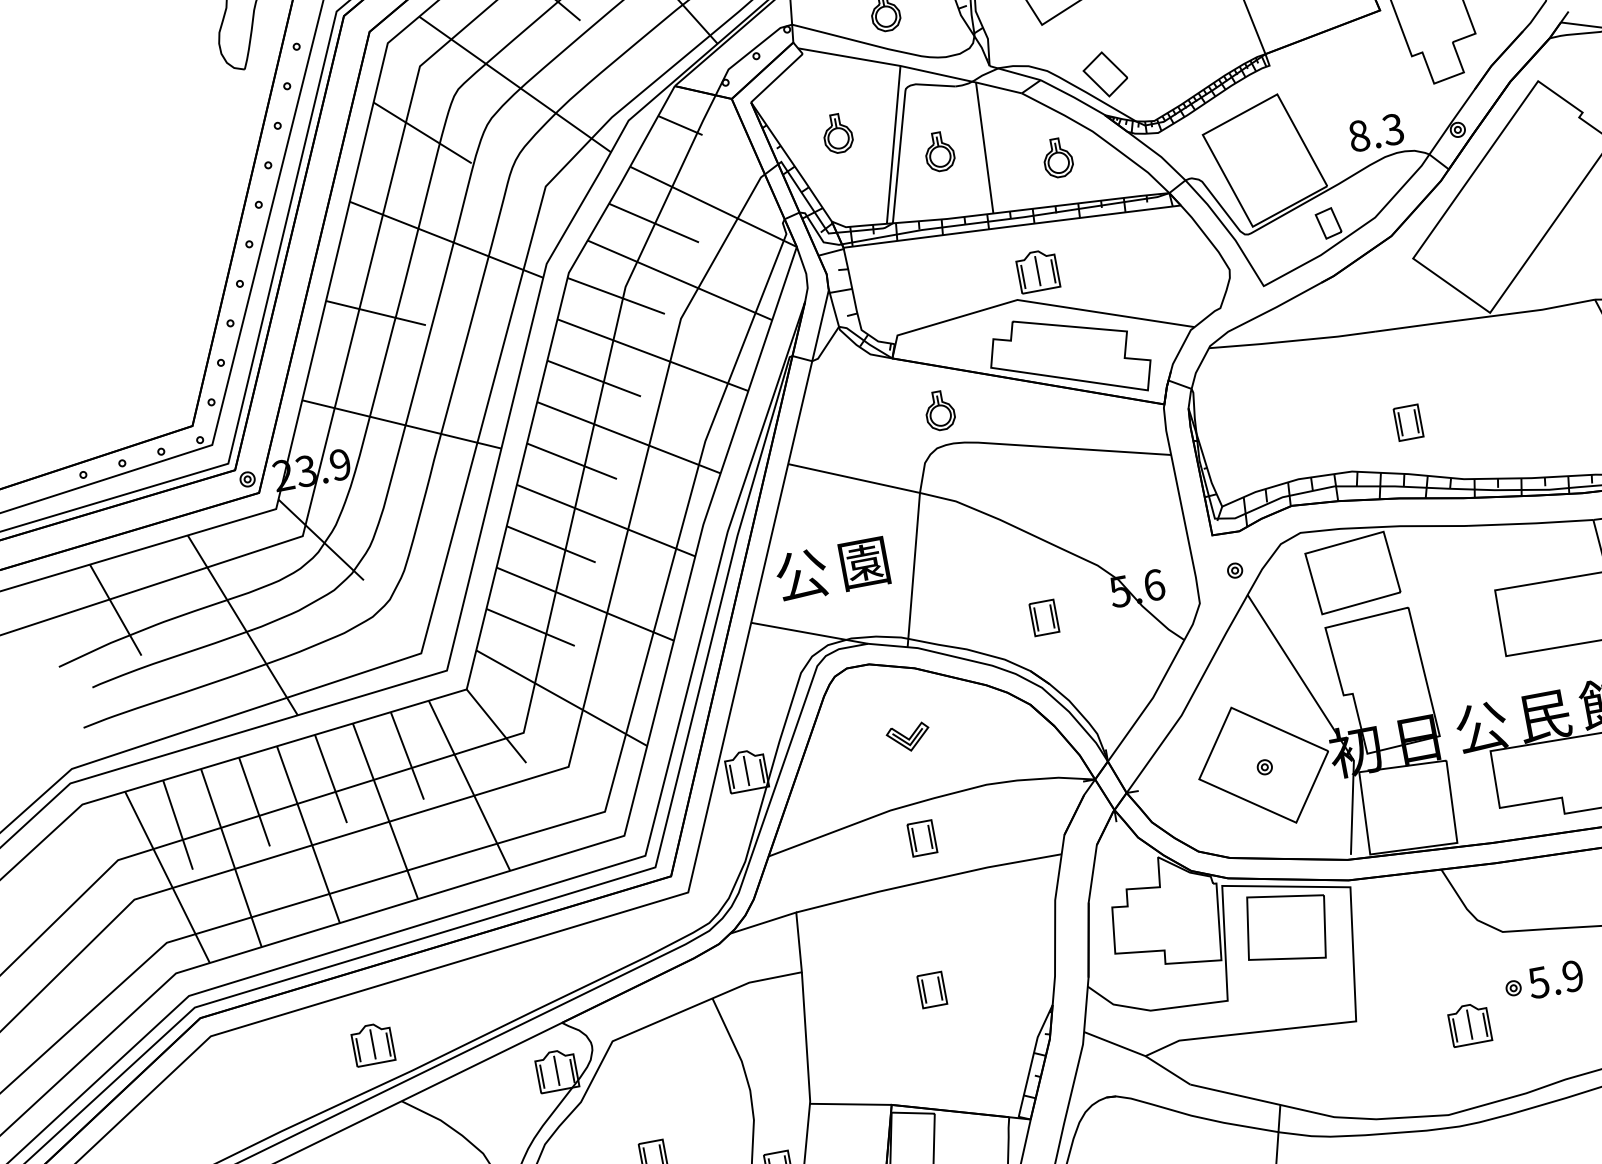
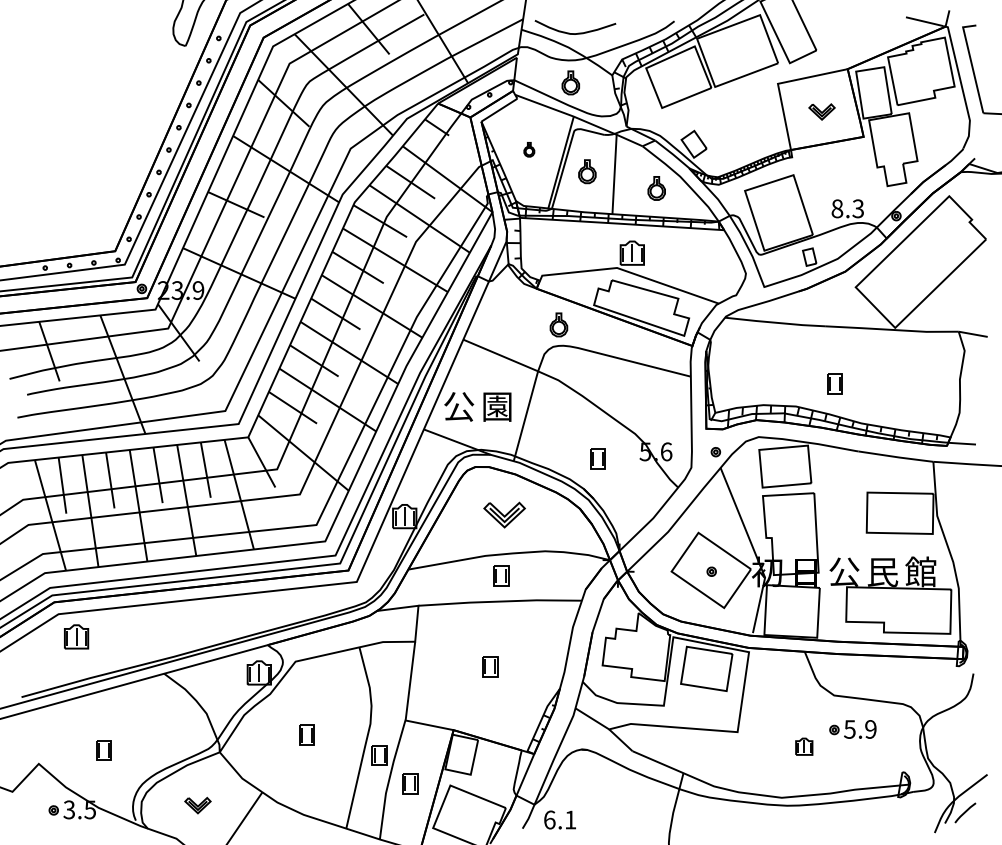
part: (838, 133) -> (529, 149), size x0.6
part: (907, 737) -> (503, 514), size x1.6
part: (1468, 1024) -> (803, 746), size x0.7
part: (372, 1043) -> (76, 636), moved

